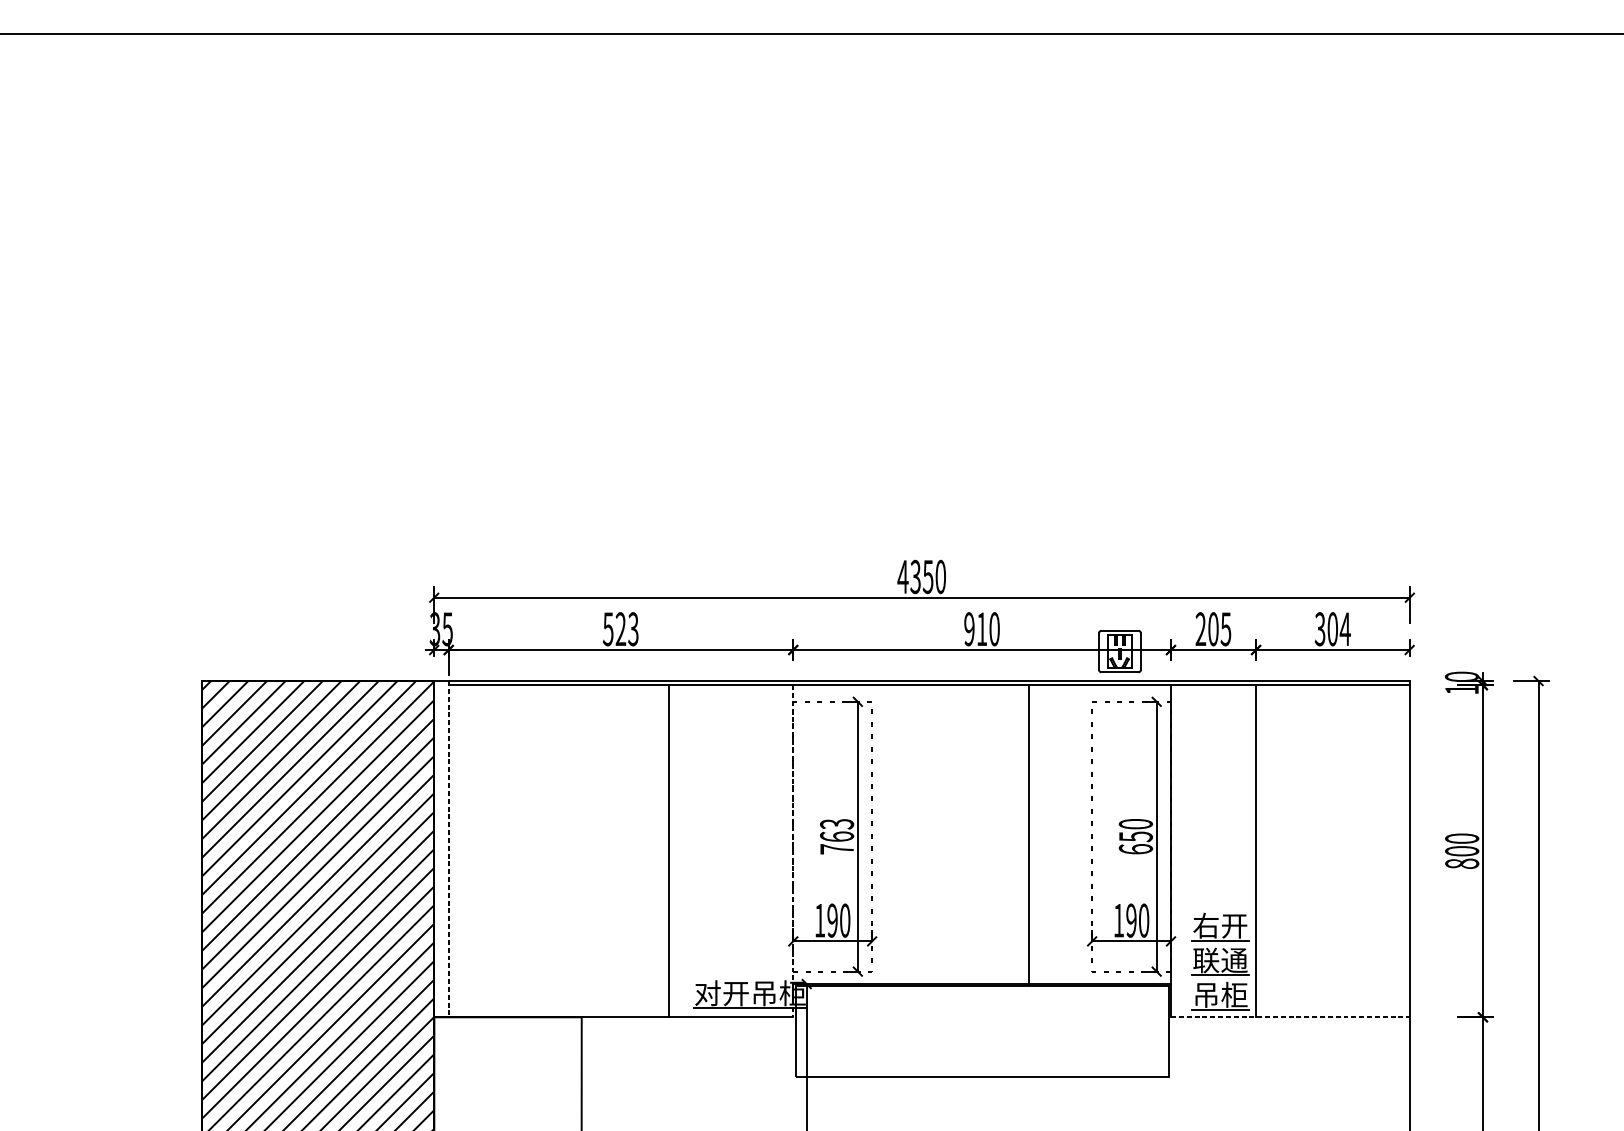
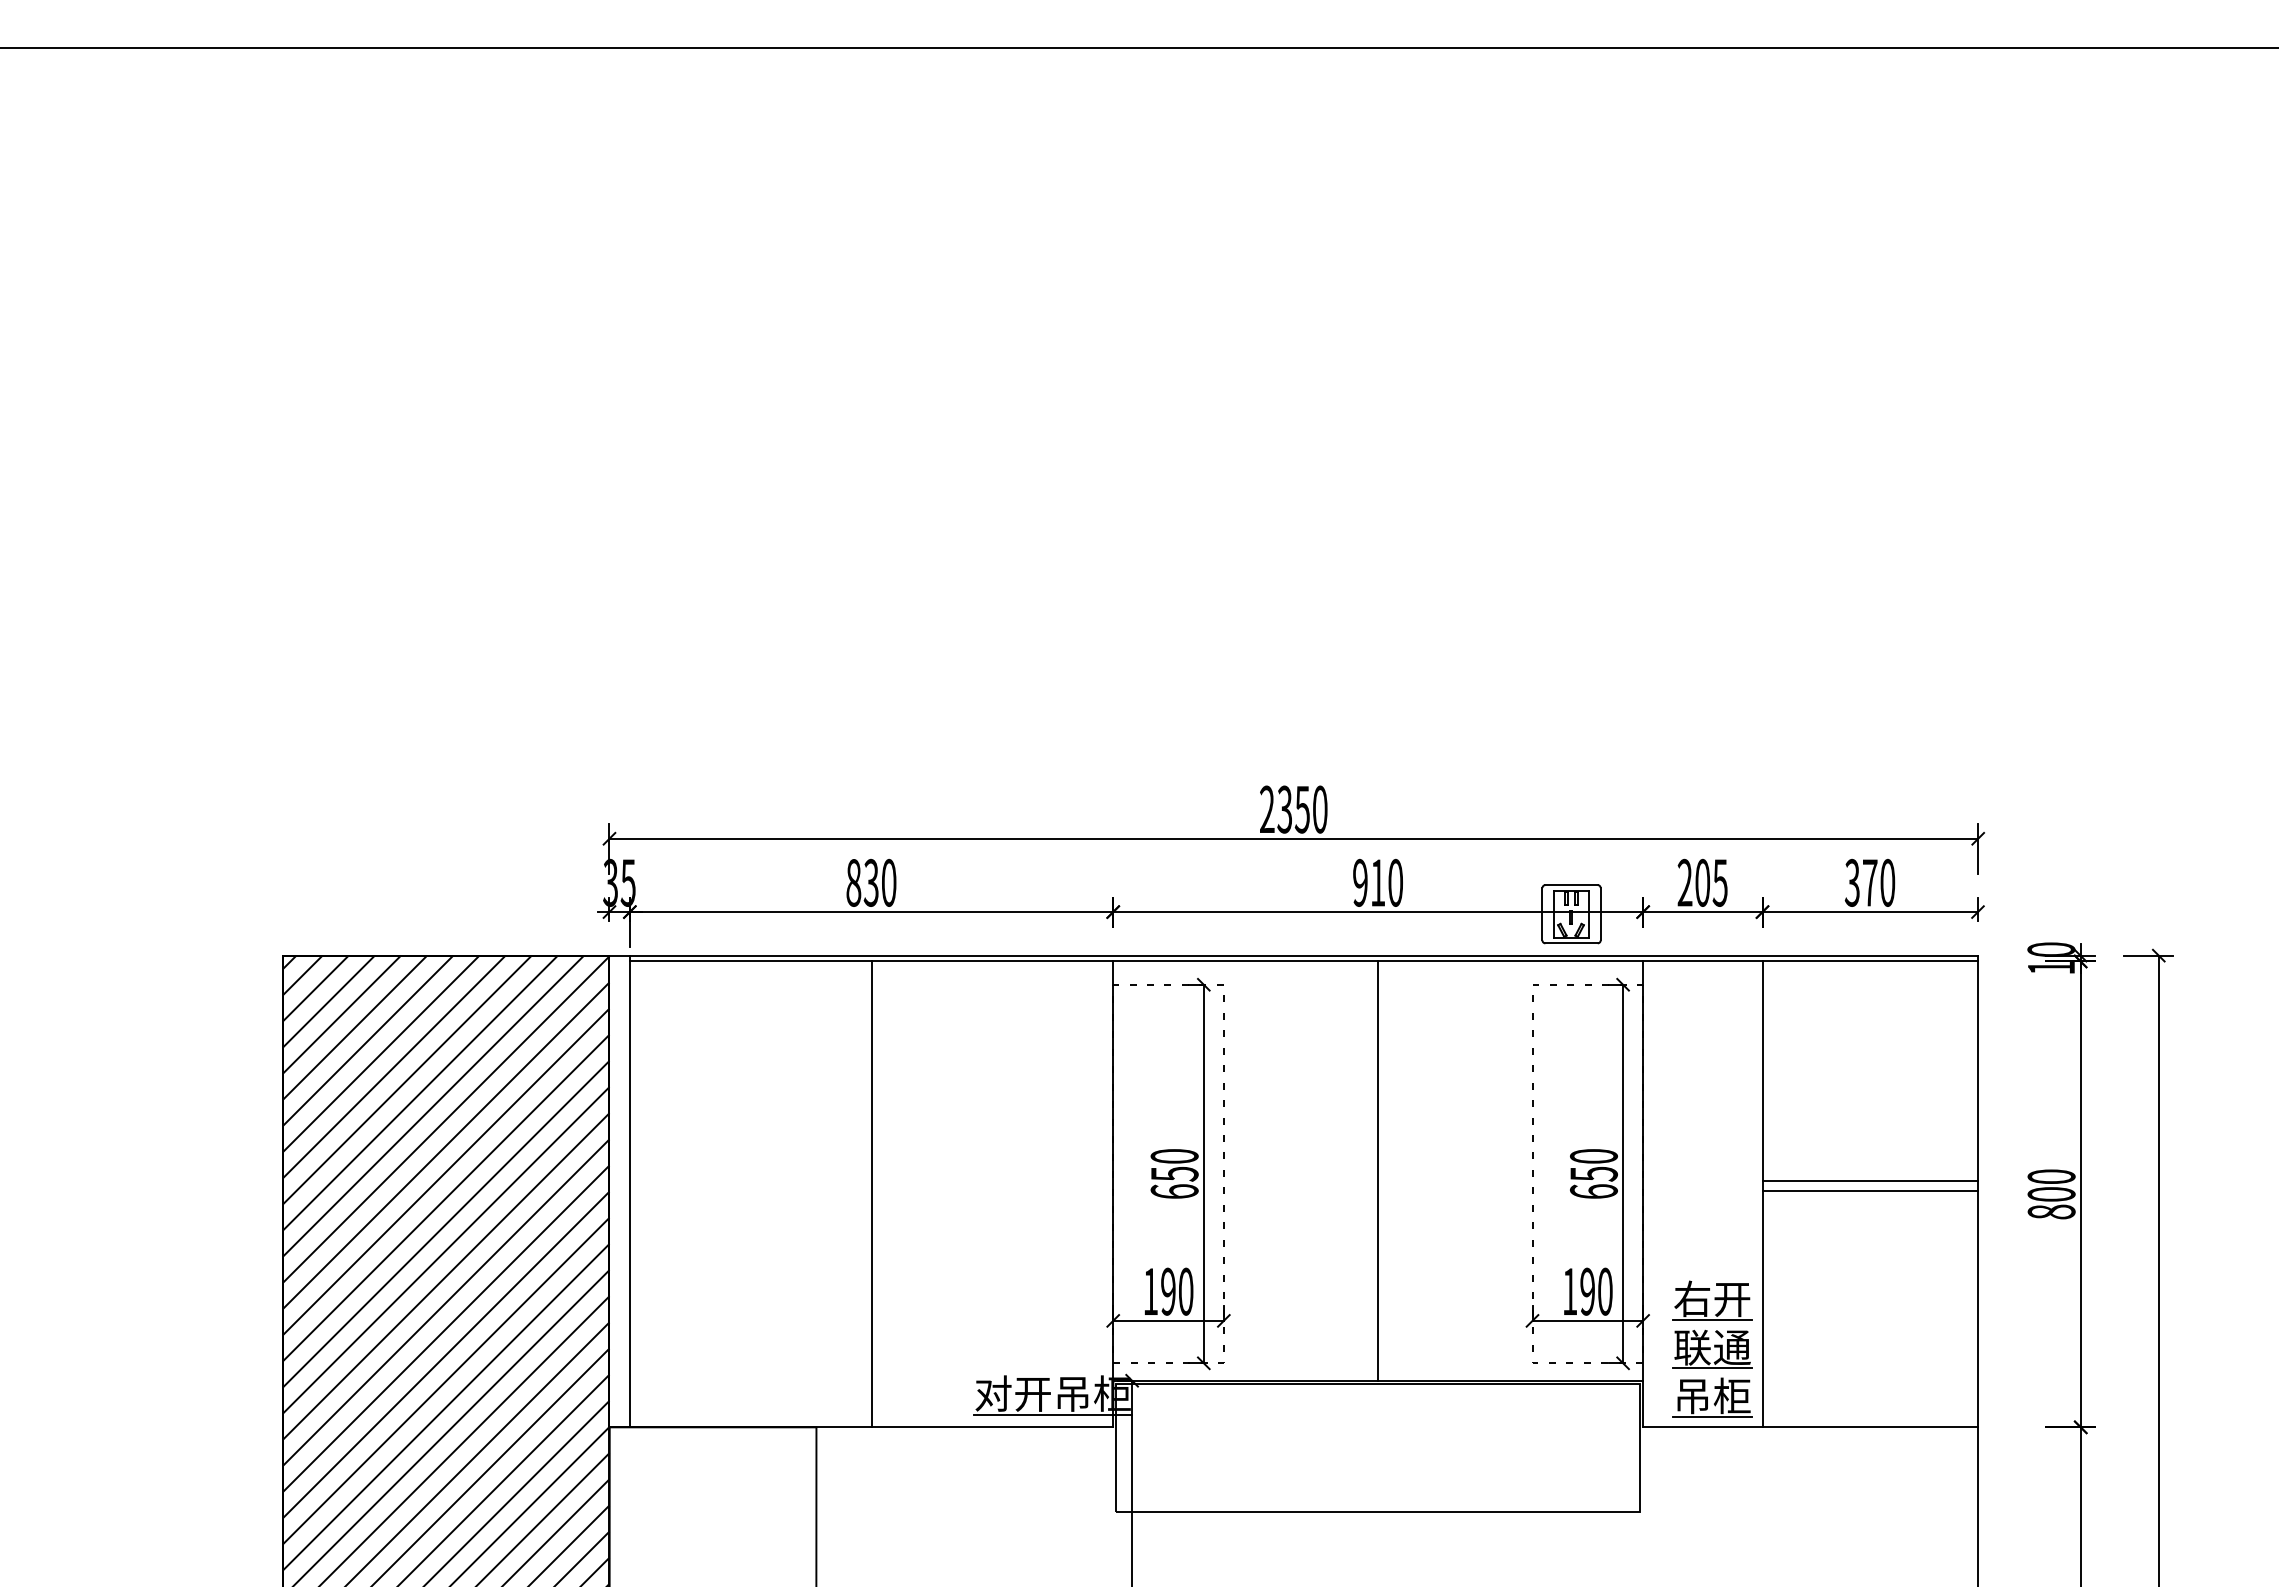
text: (903, 576) -> (1267, 808), 4350 -> 2350
text: (620, 628) -> (871, 882), 523 -> 830
text: (1339, 628) -> (1879, 882), 304 -> 370
line: (1029, 834) -> (1378, 1170), moved
text: (836, 836) -> (1174, 1173), 763 -> 650
line: (1332, 842) -> (1869, 1181), added
line: (448, 849) -> (629, 1191), dashed -> solid
line: (1332, 849) -> (1869, 1191), added
line: (669, 851) -> (871, 1194), moved
line: (793, 851) -> (1113, 1194), dashed -> solid
line: (1290, 1017) -> (1810, 1427), dashed -> solid

